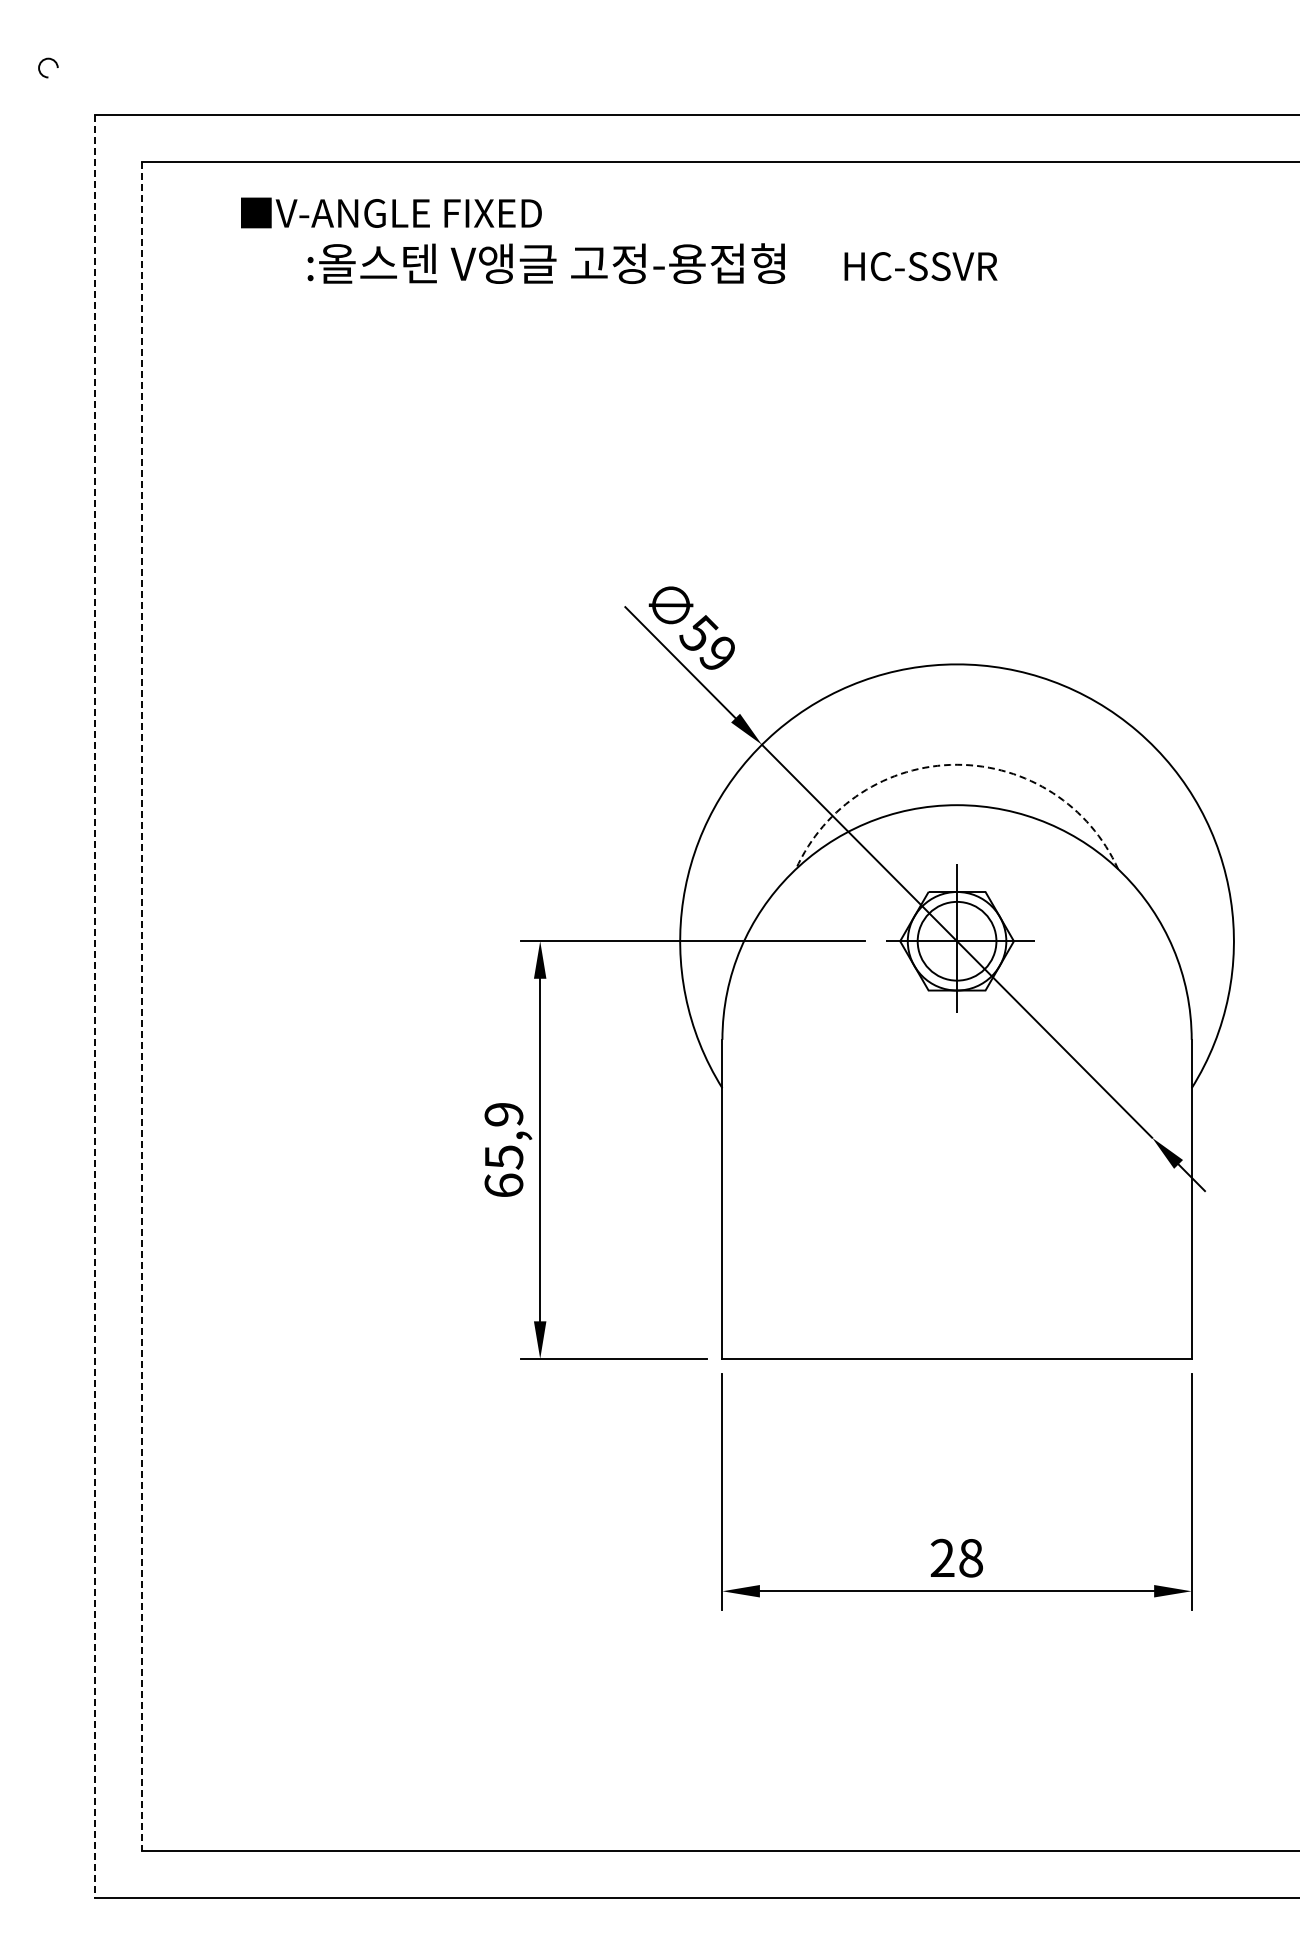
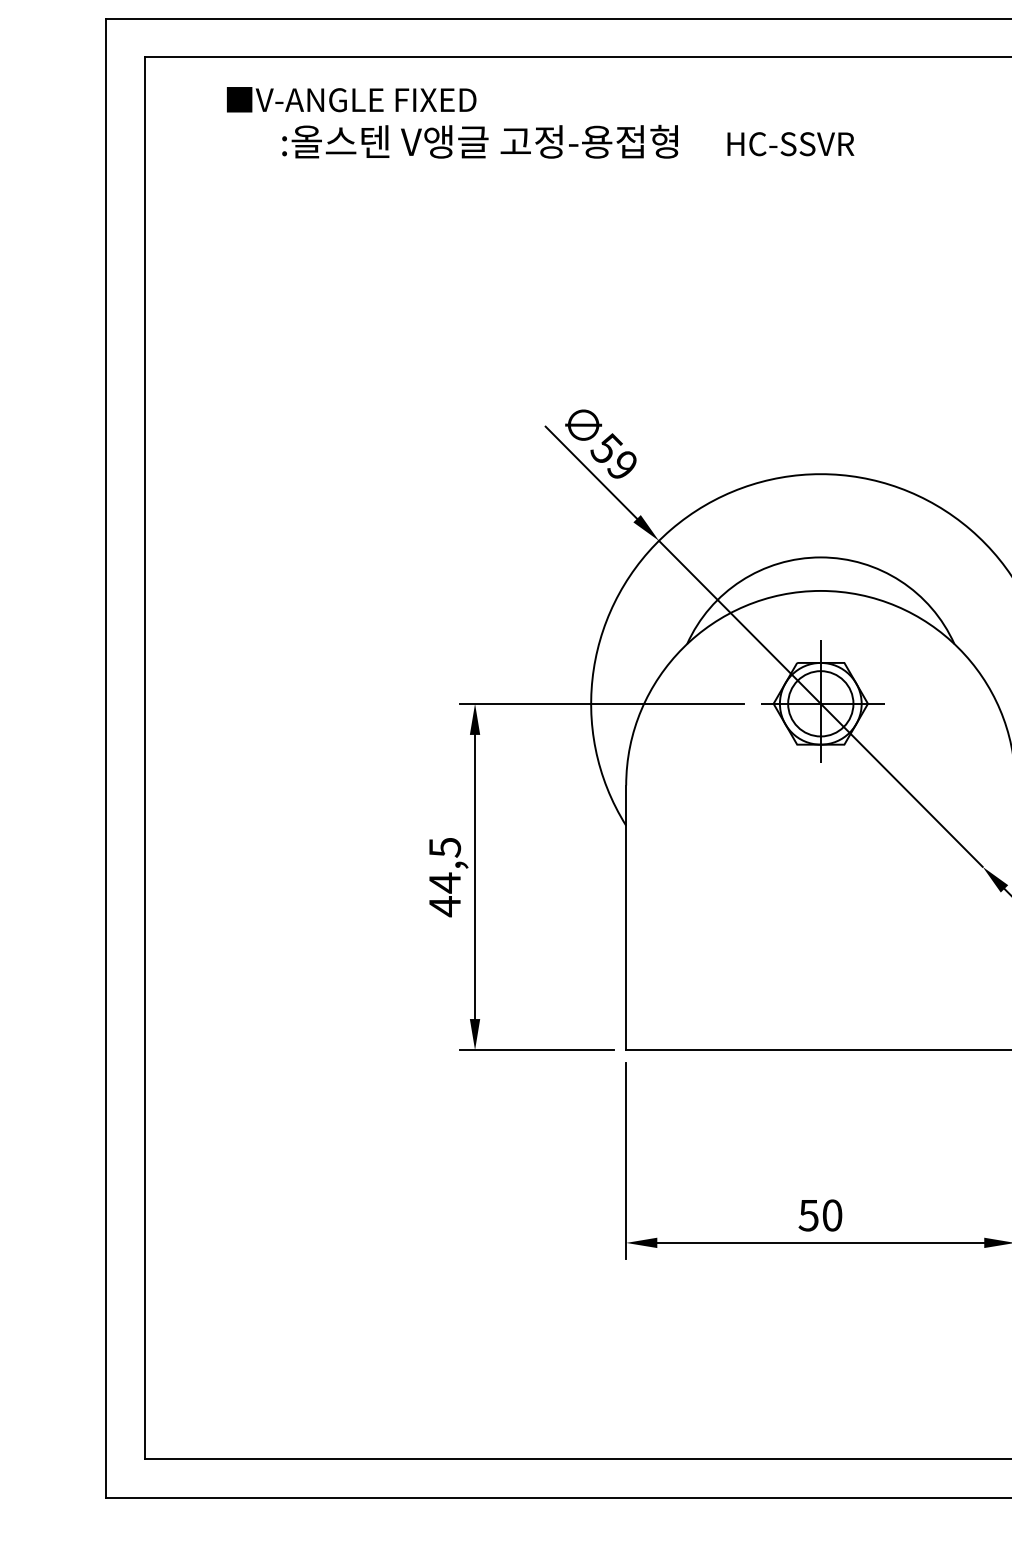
arc: (957, 764) -> (821, 557), dashed -> solid
line: (95, 1006) -> (106, 757), dashed -> solid
line: (142, 1006) -> (145, 757), dashed -> solid
text: (503, 1150) -> (444, 877), 65,9 -> 44,5
text: (956, 1557) -> (820, 1214), 28 -> 50

